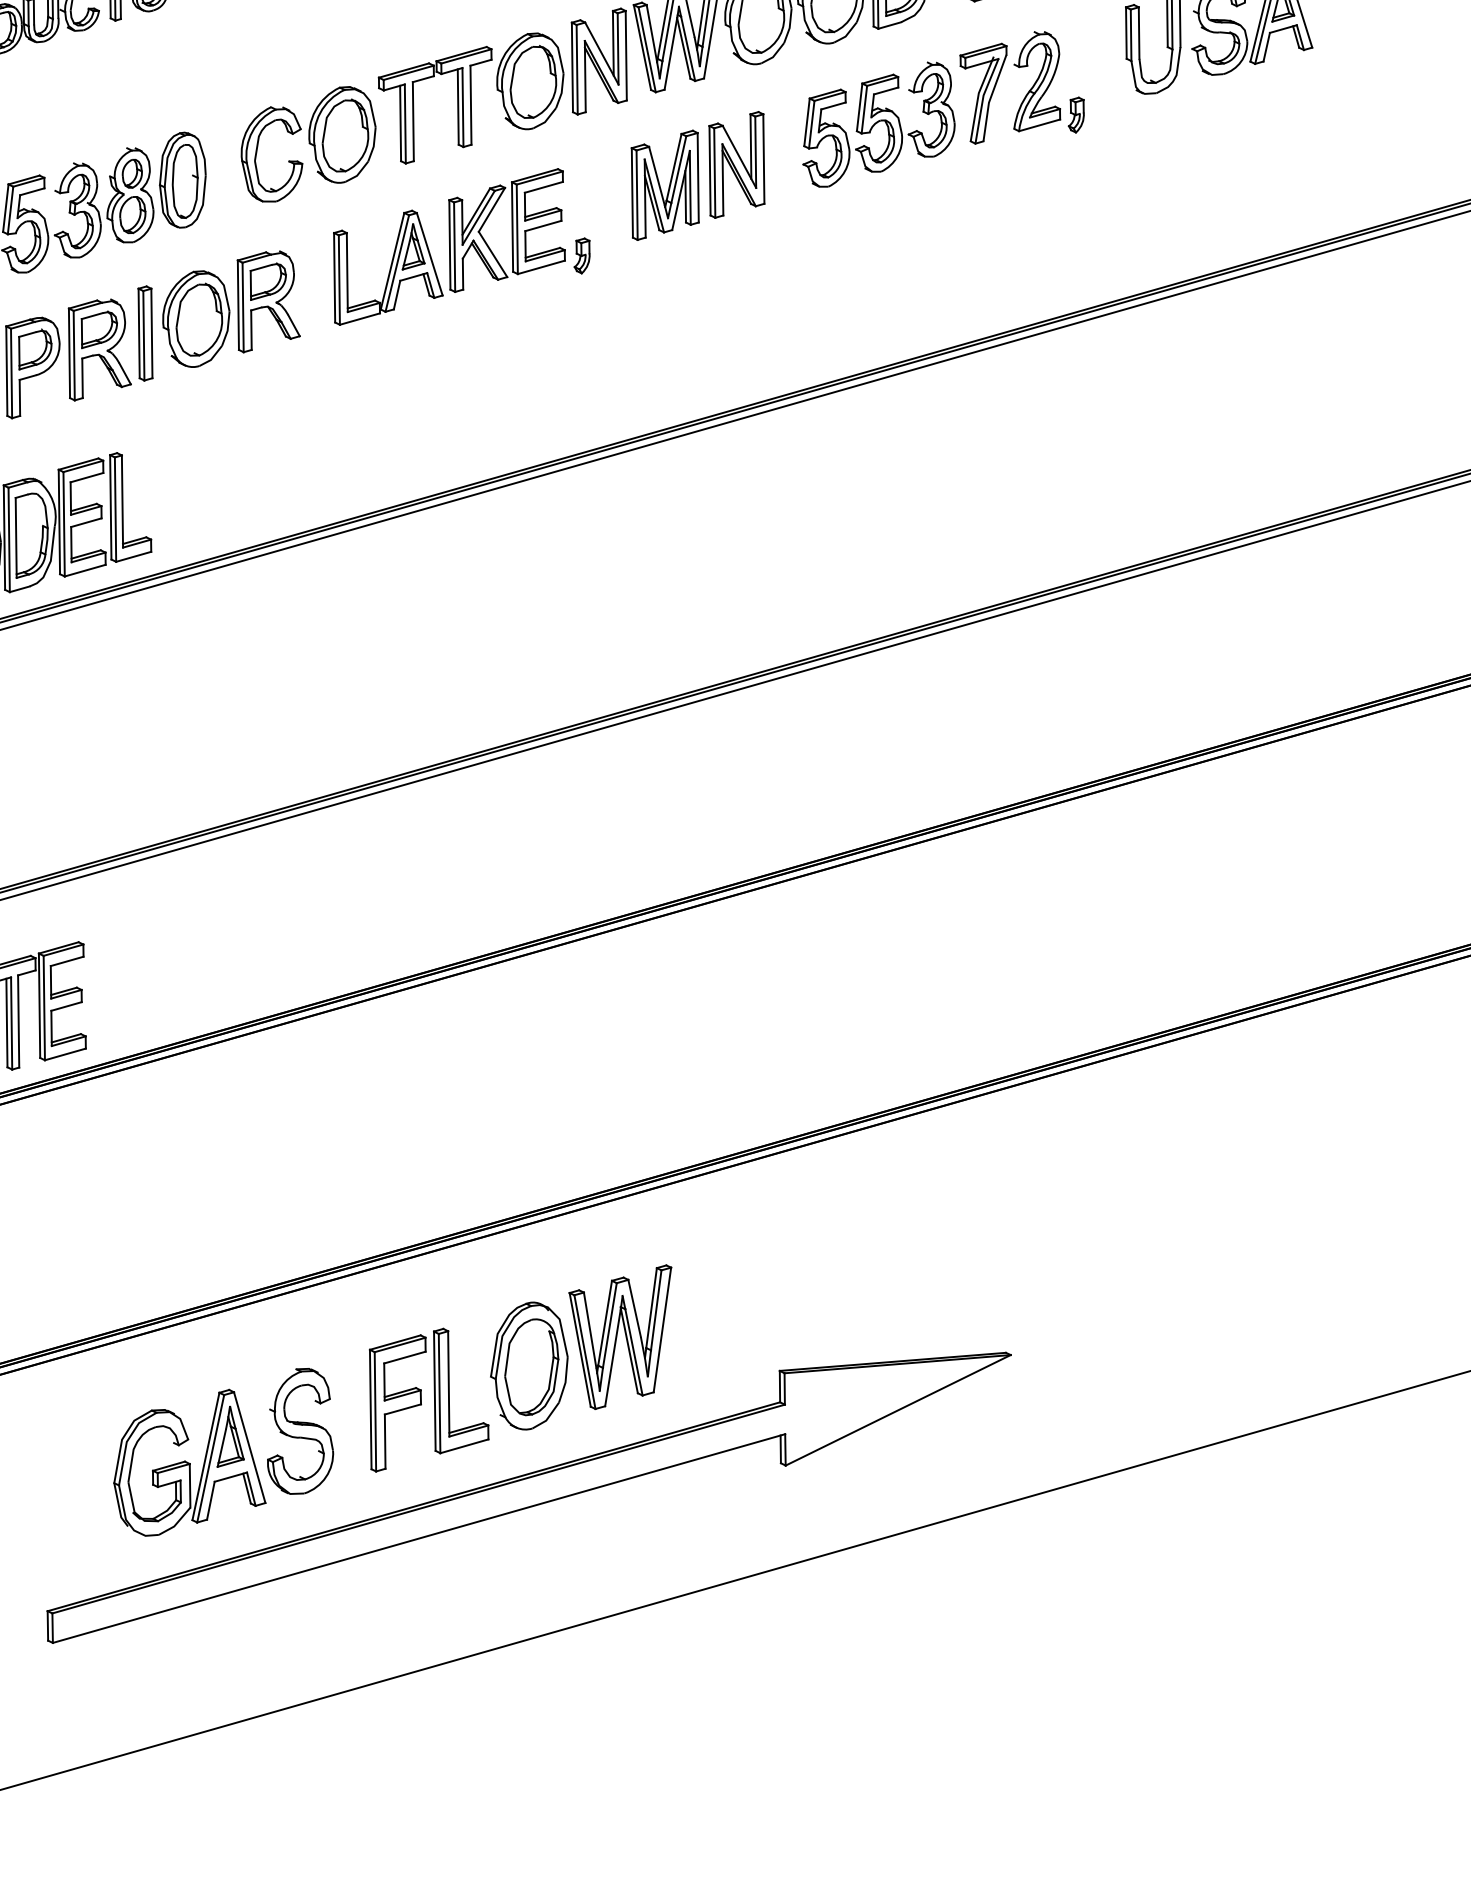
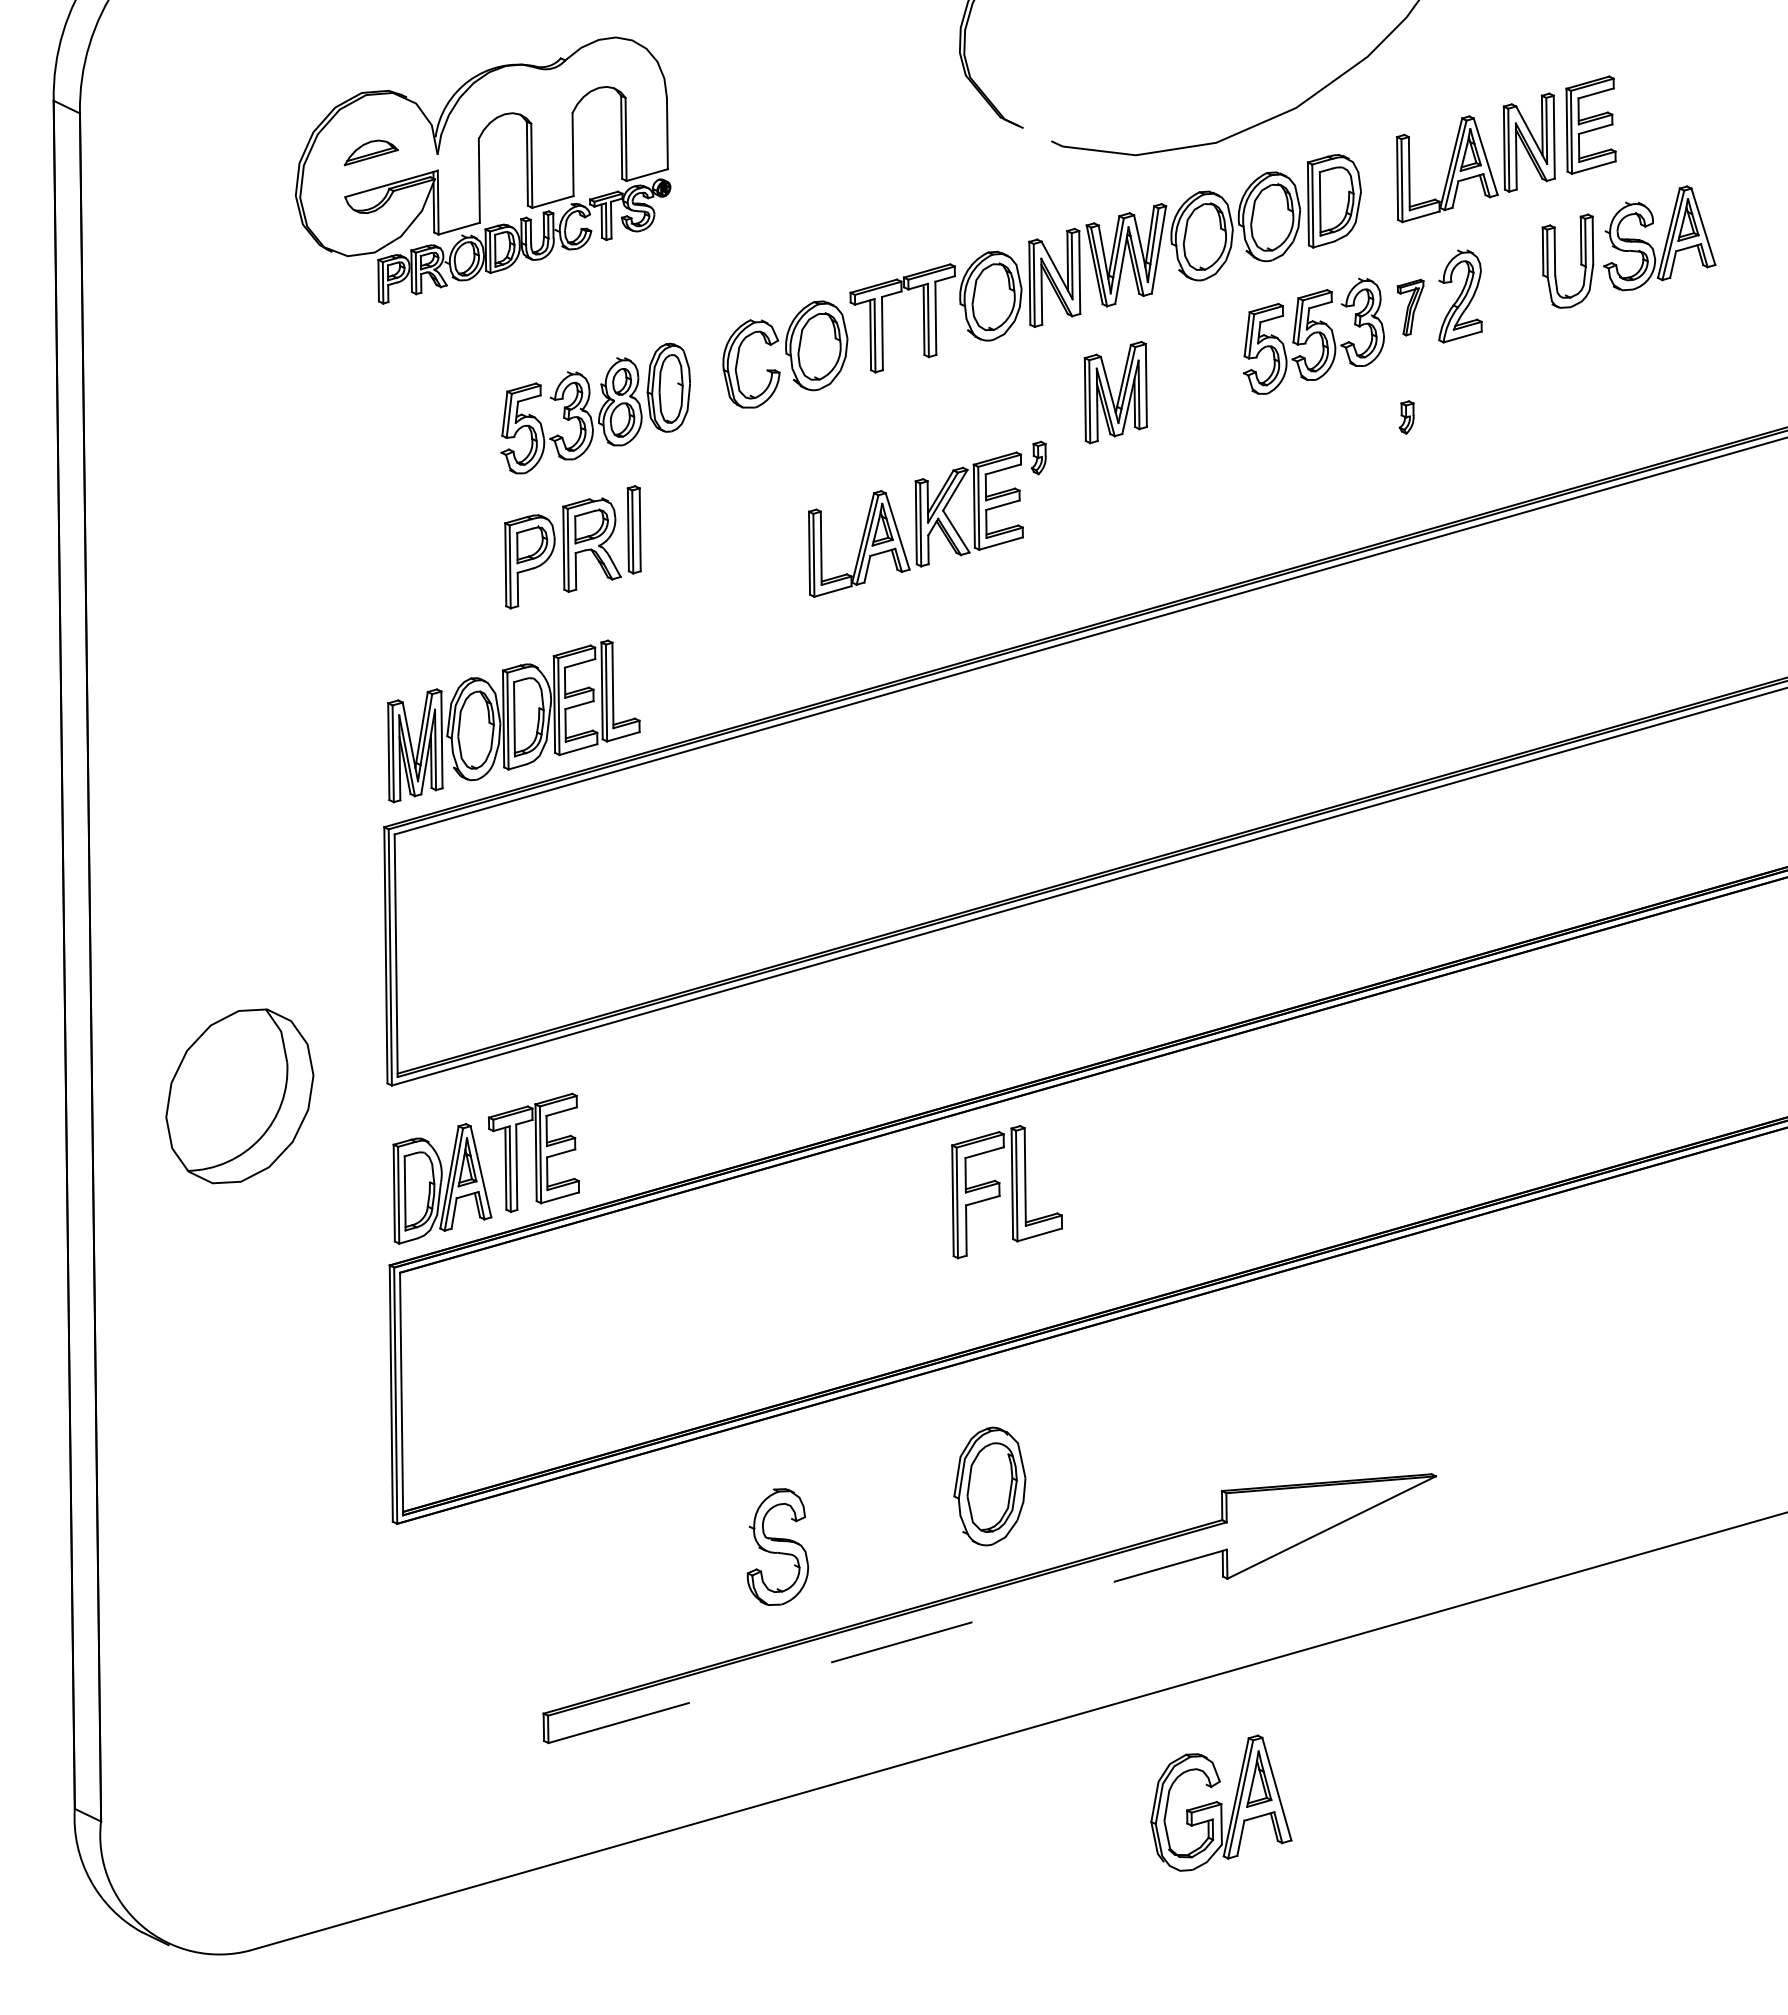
part: (983, 93) -> (1410, 307), size x0.6
part: (1076, 115) -> (1406, 417), moved
part: (736, 164) -> (1181, 373), removed
part: (449, 246) -> (915, 524), moved
part: (231, 308) -> (713, 506), removed
part: (620, 1336) -> (1074, 1459), removed
part: (428, 1400) -> (1006, 1192), moved
part: (189, 1462) -> (1221, 1802), moved
line: (418, 1538) -> (887, 1646), solid -> dashed

